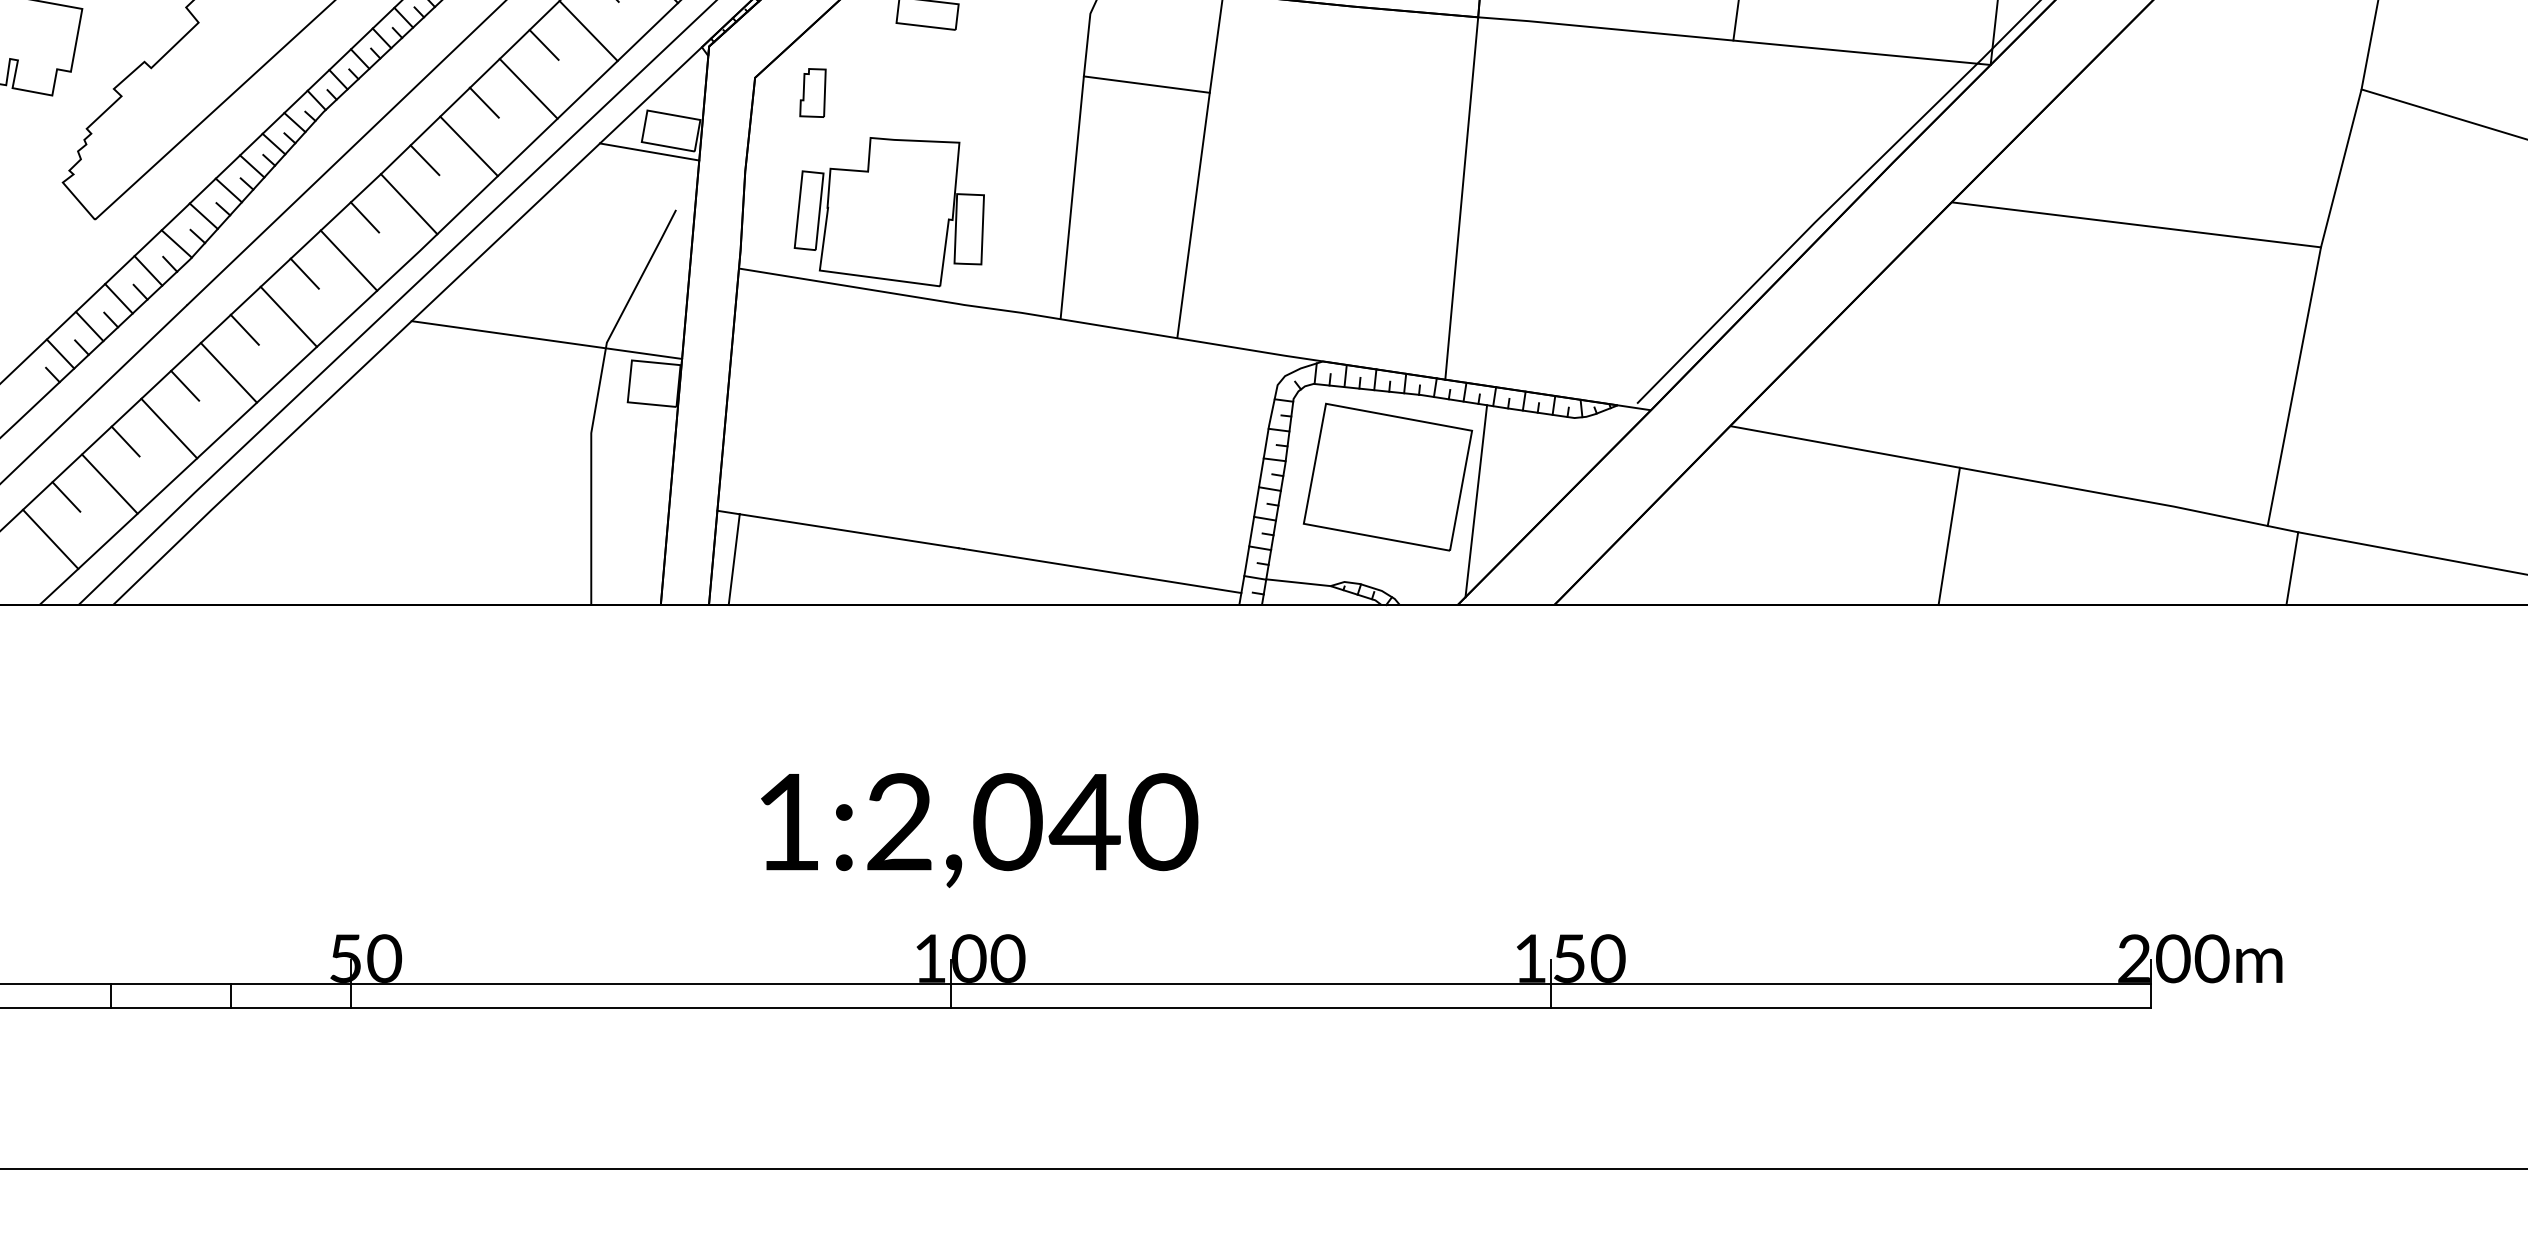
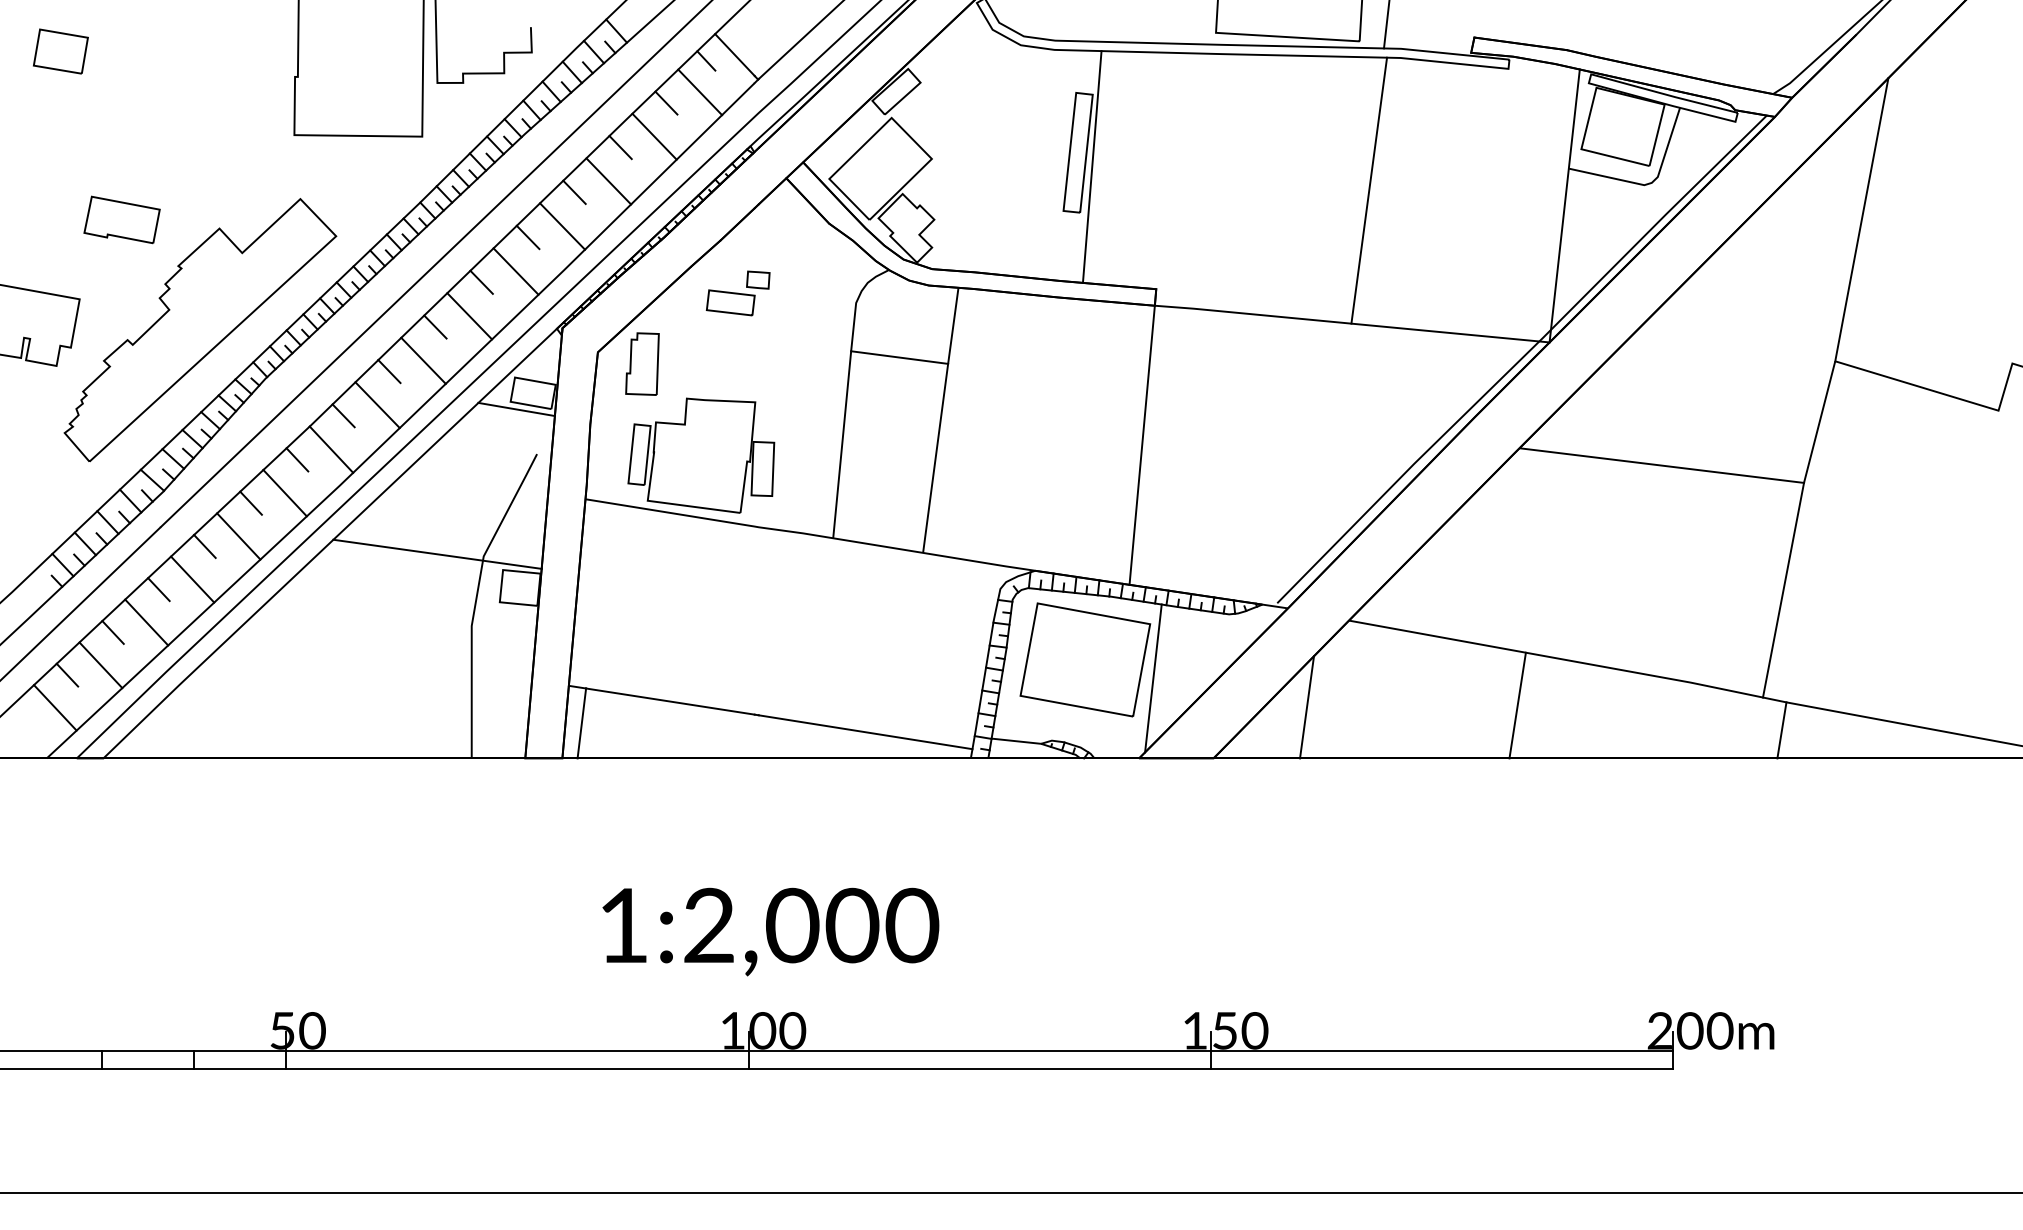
part: (812, 92) -> (642, 363), size x1.67
line: (1676, 538) -> (1307, 707), added
text: (1084, 821) -> (851, 925), 1:2,040 -> 1:2,000

